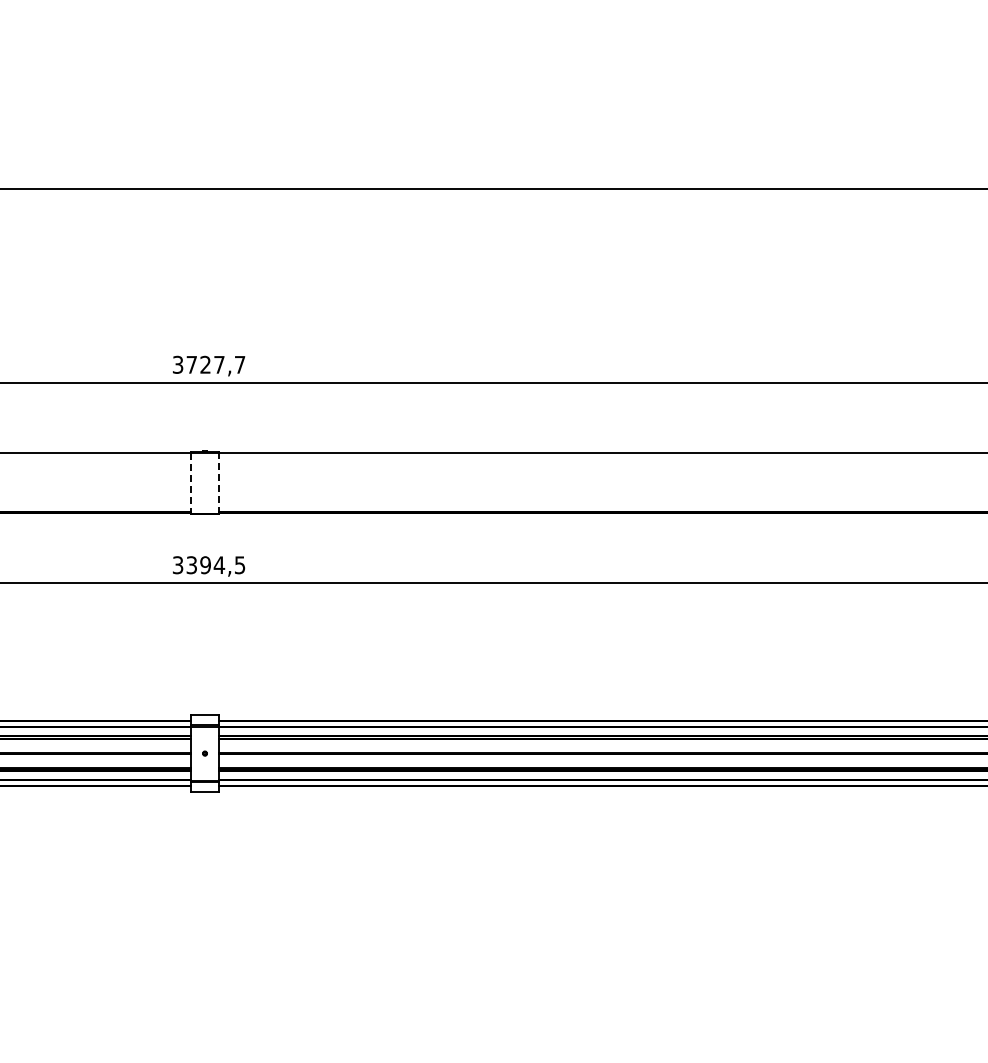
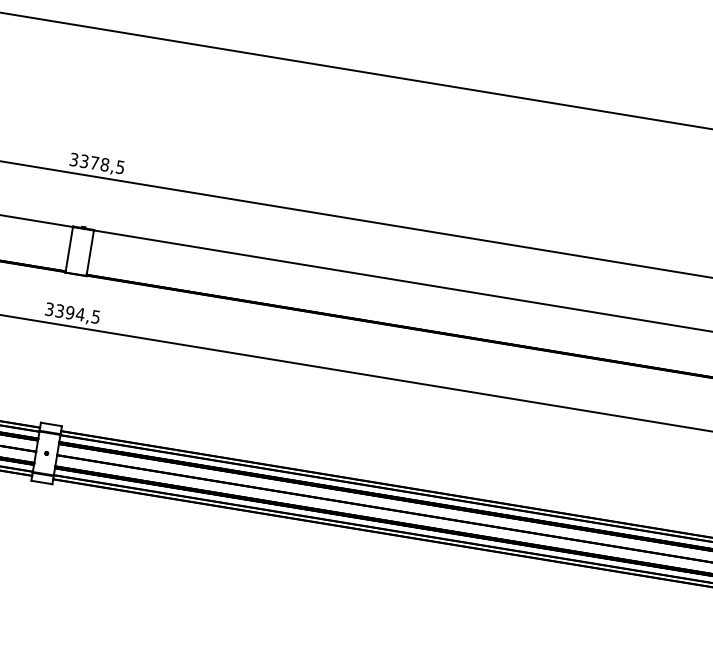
text: (215, 364) -> (102, 164), 3727,7 -> 3378,5
line: (219, 482) -> (90, 252), dashed -> solid
line: (190, 483) -> (68, 249), dashed -> solid

